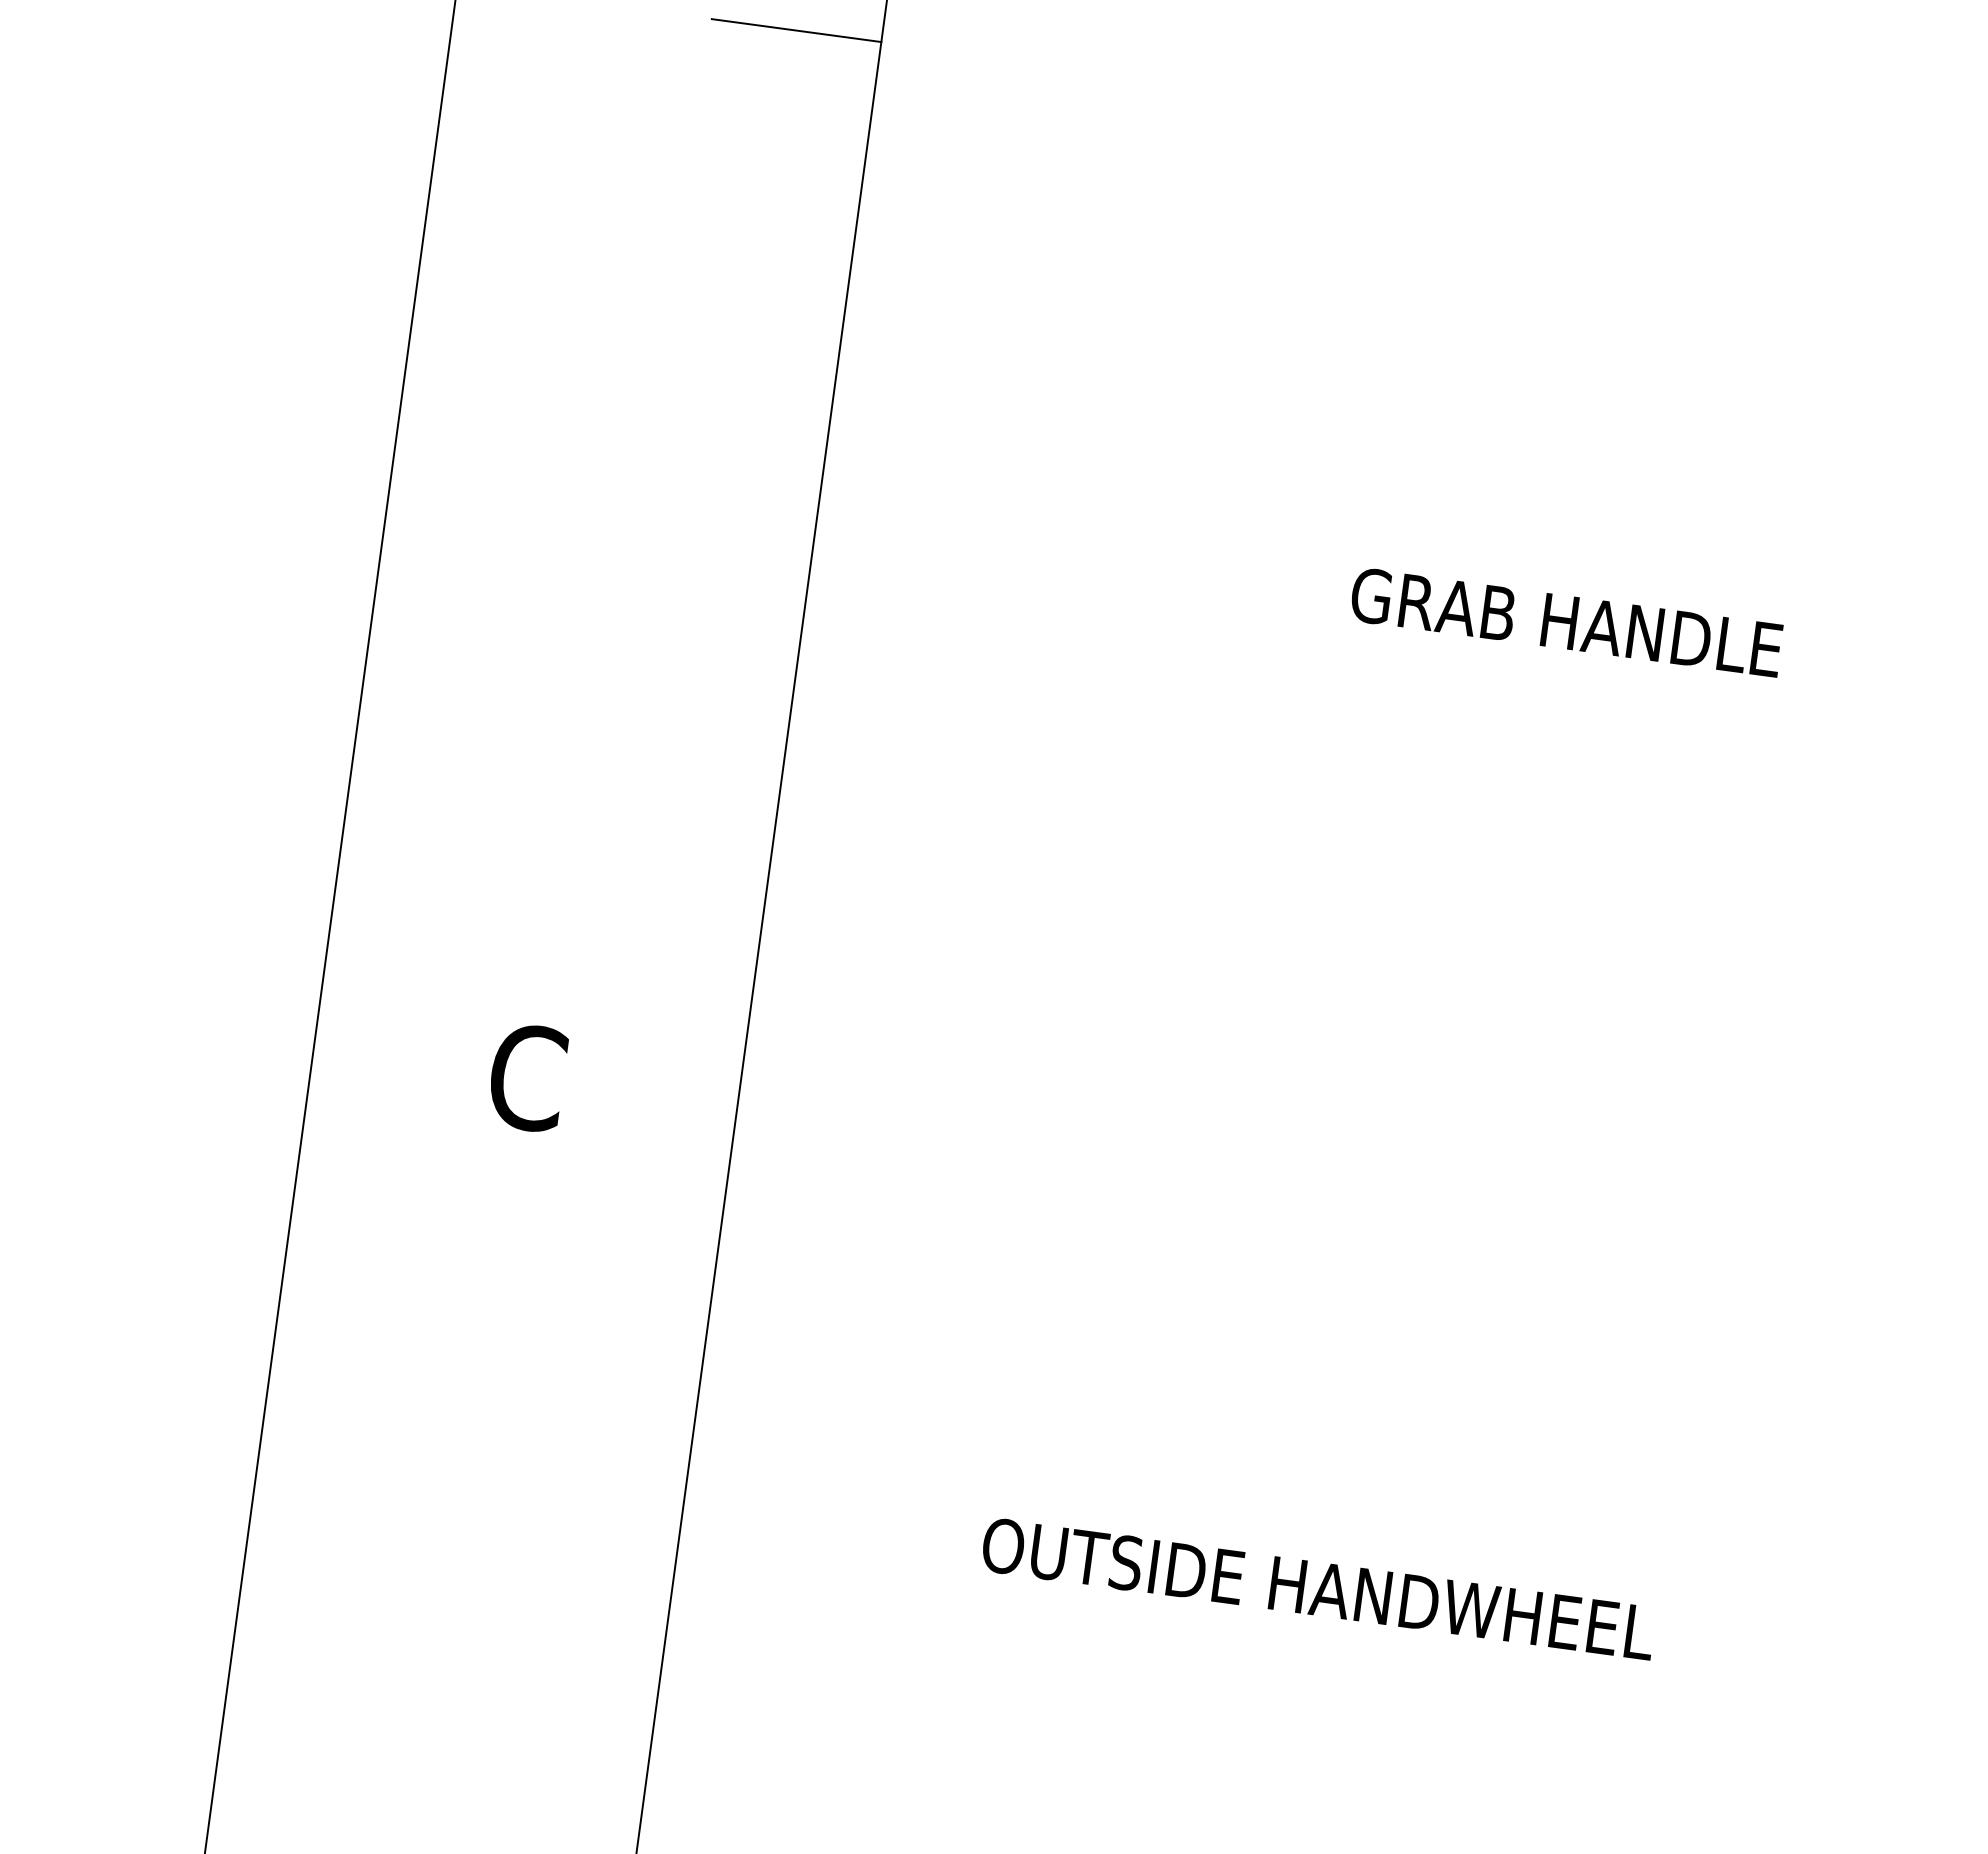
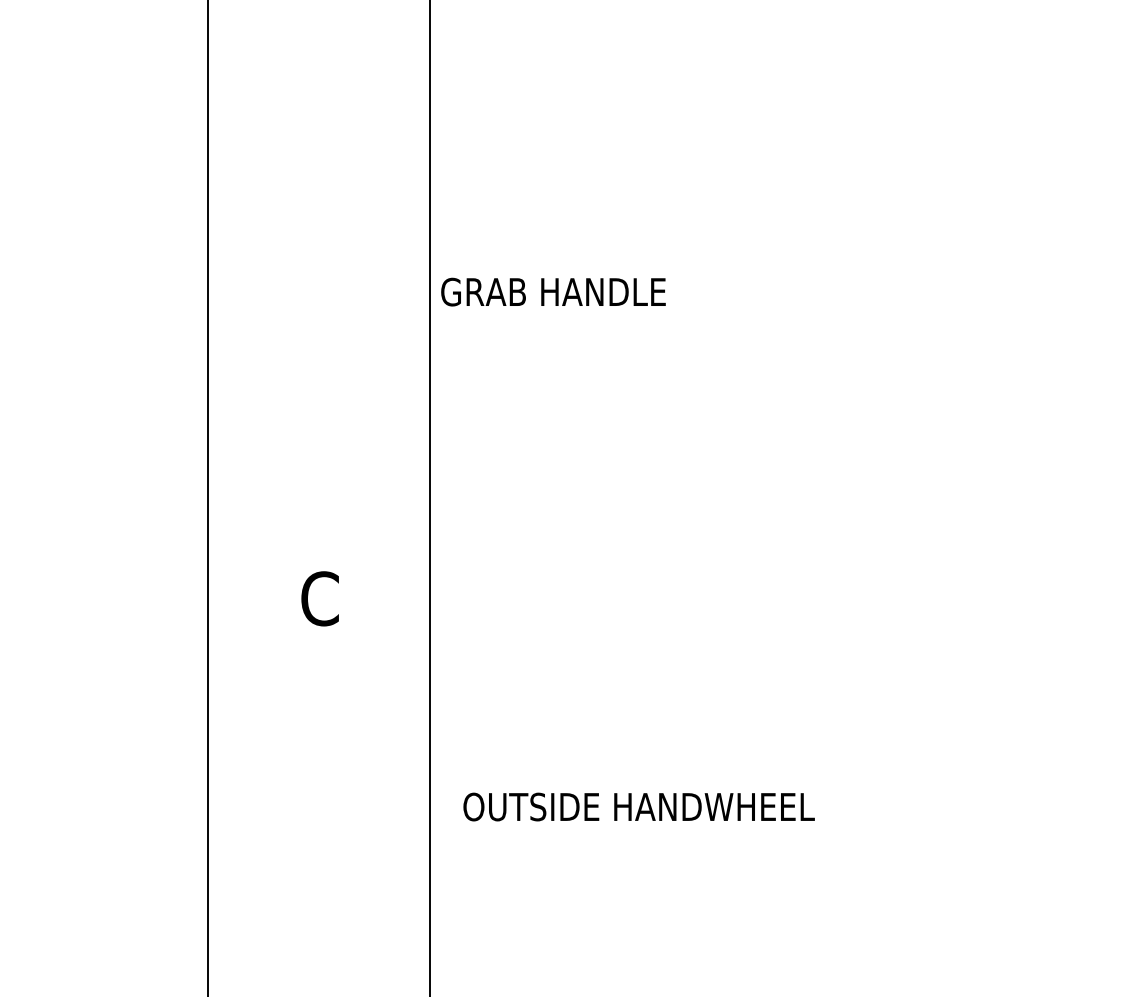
line: (796, 29) -> (385, 40), removed
text: (1566, 621) -> (553, 291), moved
text: (1317, 1587) -> (638, 806), moved

